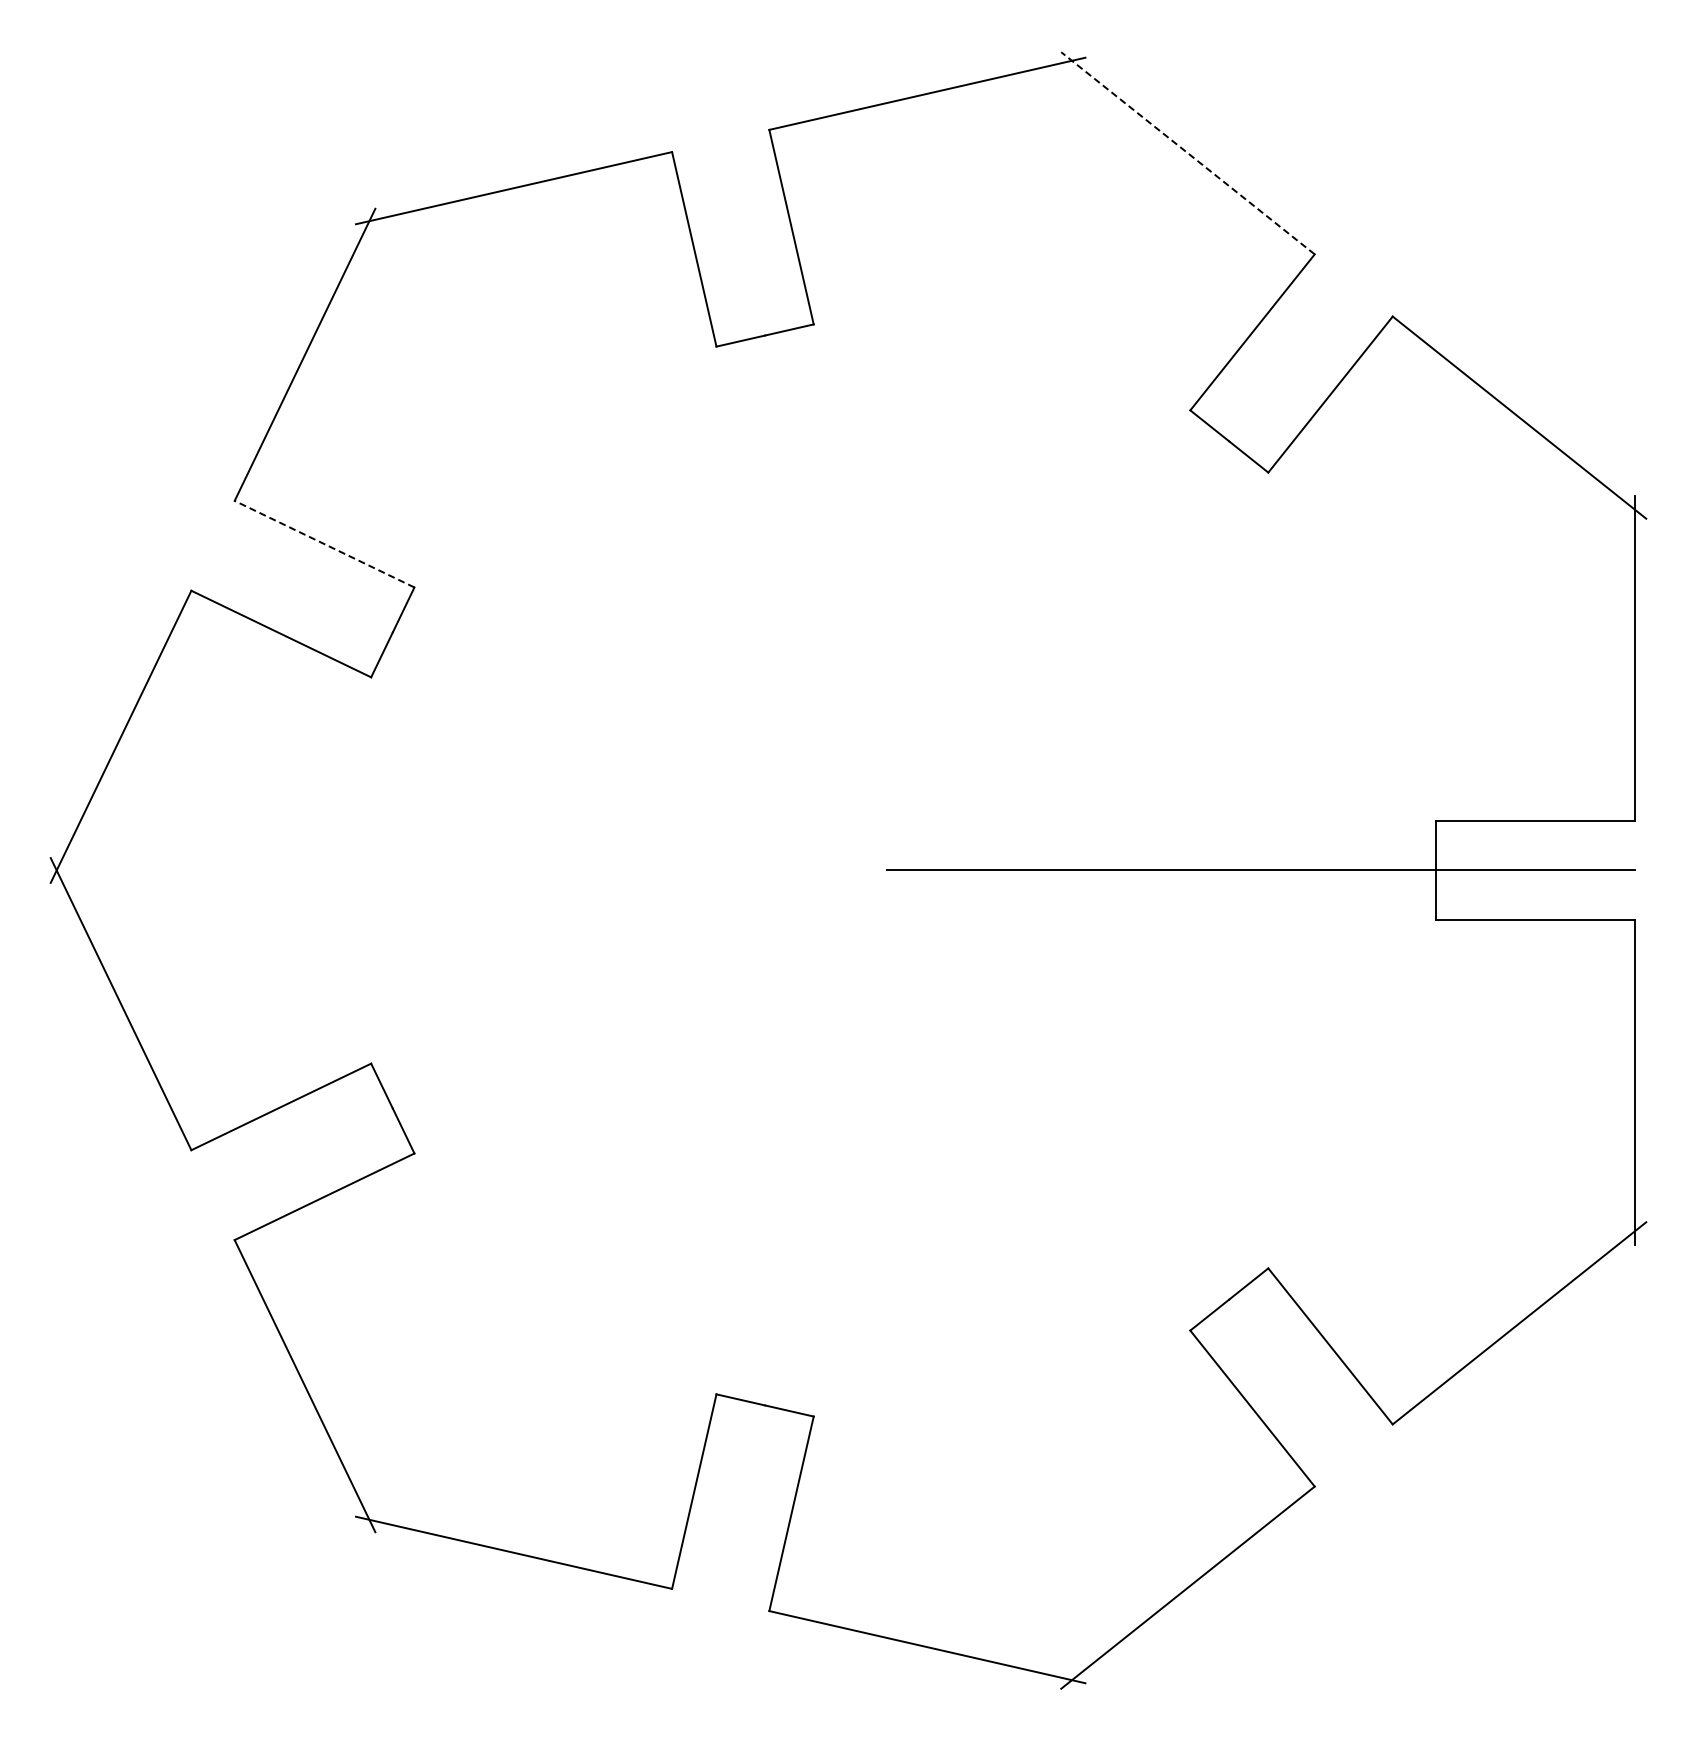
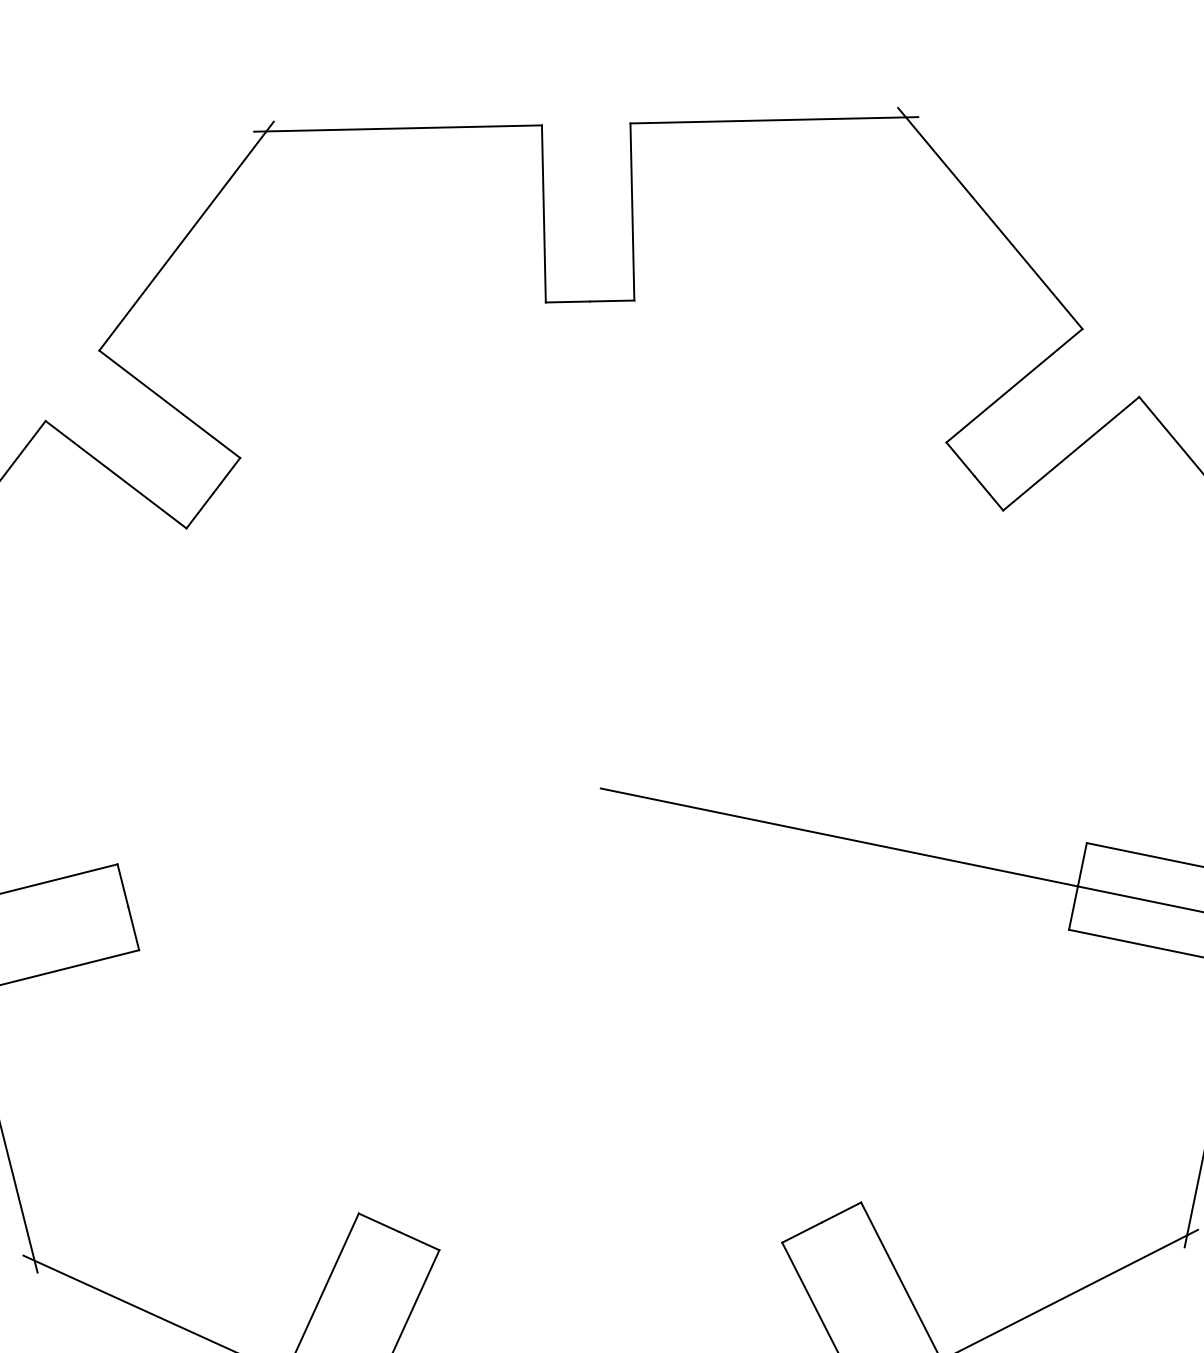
line: (1187, 152) -> (990, 217), dashed -> solid
line: (324, 544) -> (169, 404), dashed -> solid

